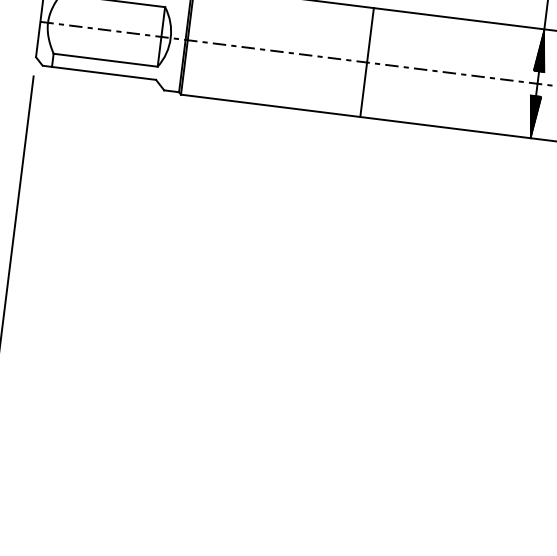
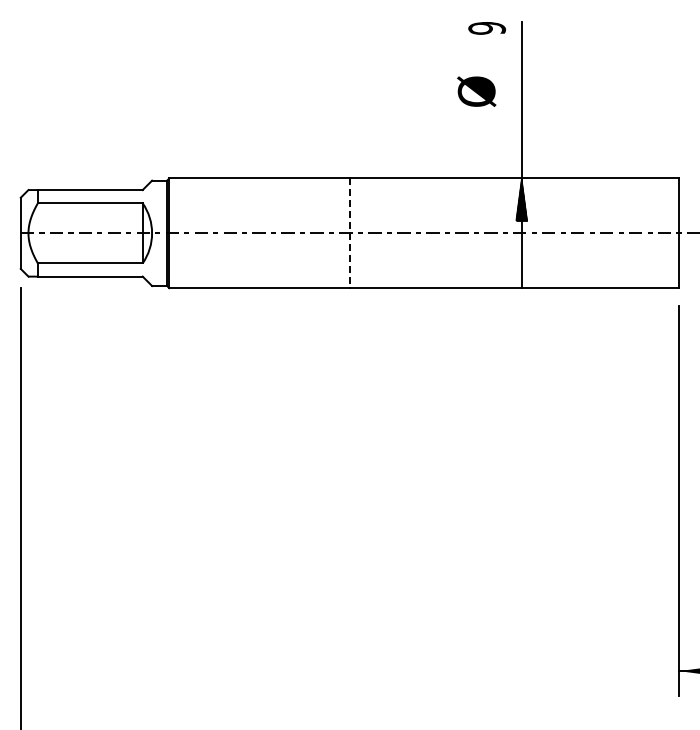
line: (366, 62) -> (349, 233), solid -> dashed
hatch: (533, 116) -> (521, 266), removed

